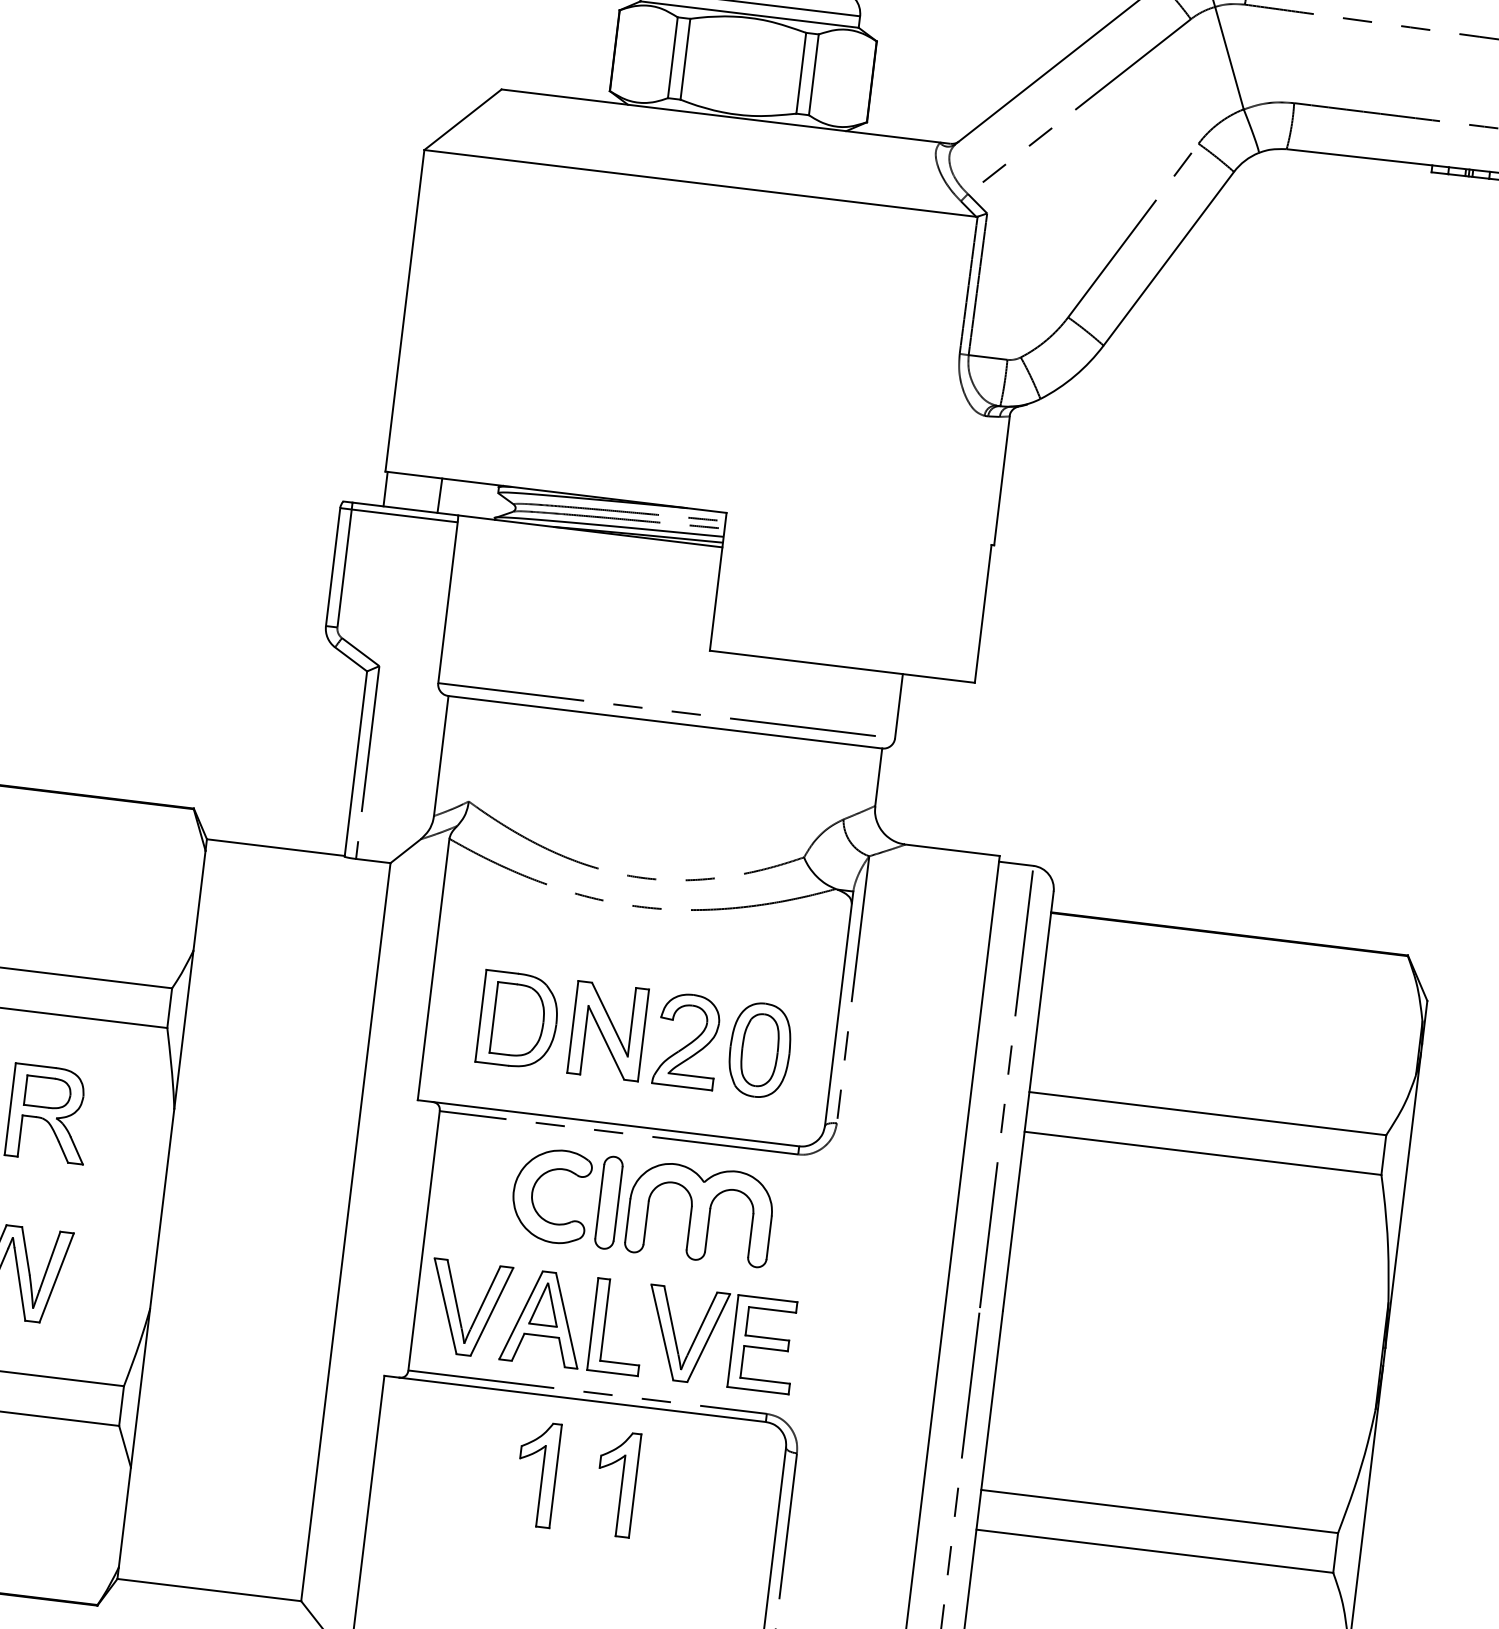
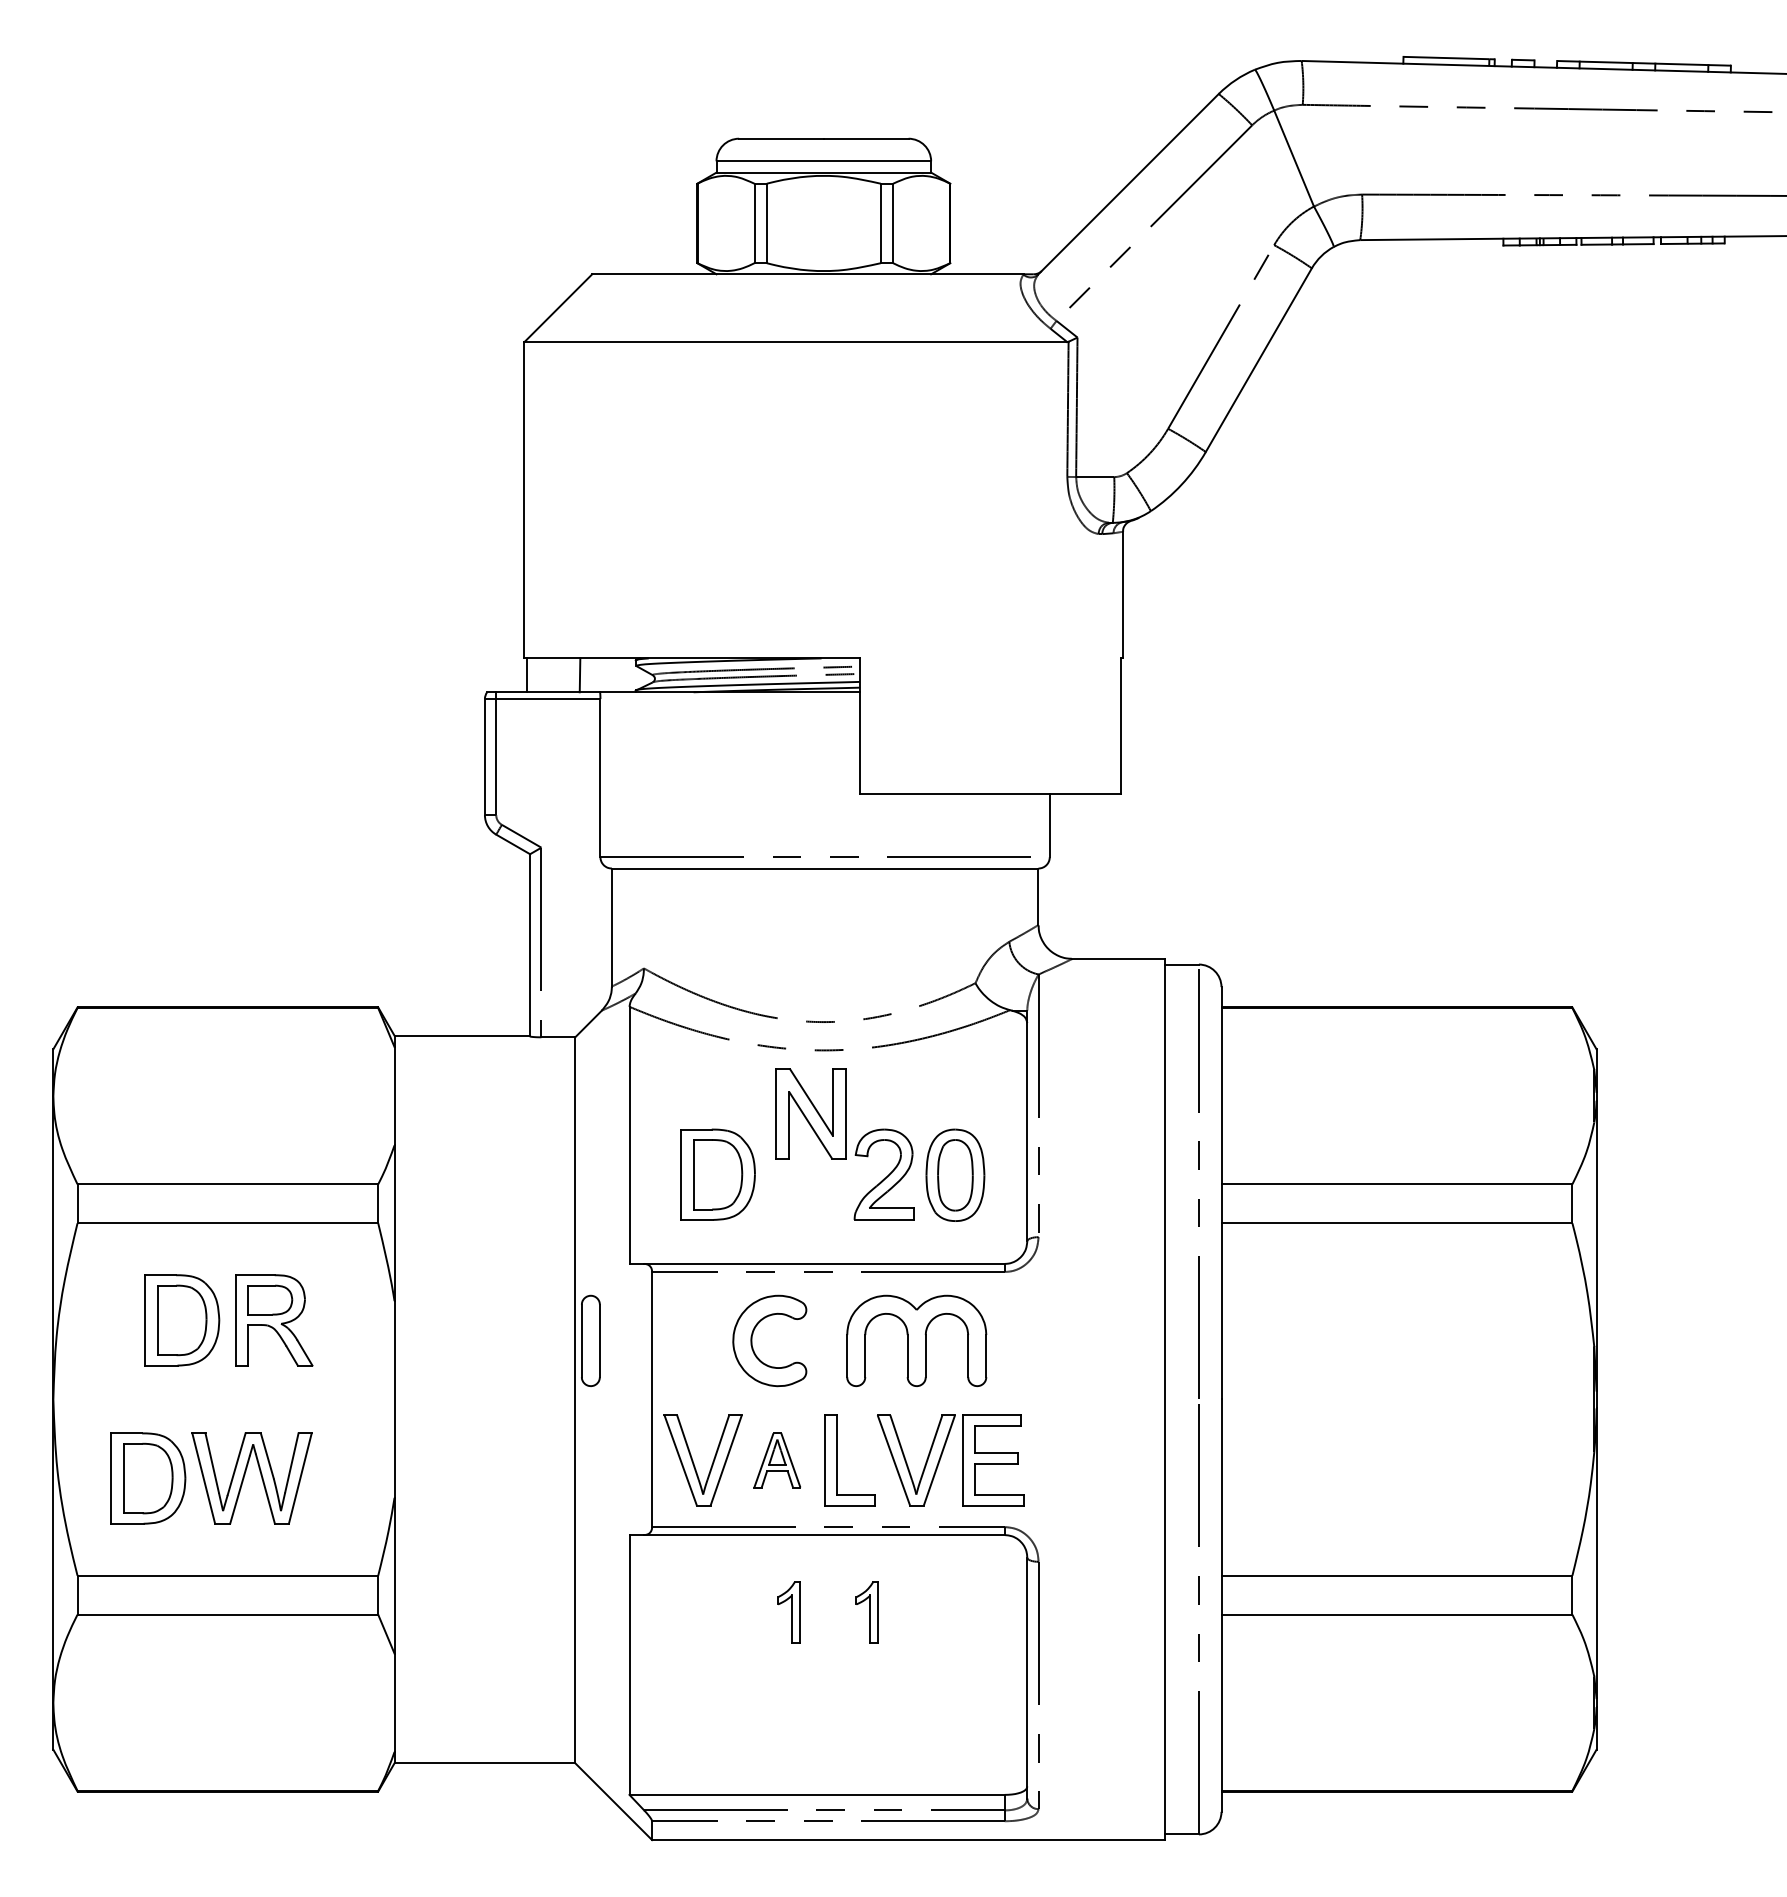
part: (607, 1030) -> (810, 1113), moved
part: (608, 1202) -> (590, 1340), moved
part: (544, 1318) -> (777, 1460), size x0.6
part: (536, 1474) -> (788, 1612), size x0.6
part: (616, 1483) -> (867, 1612), size x0.6

